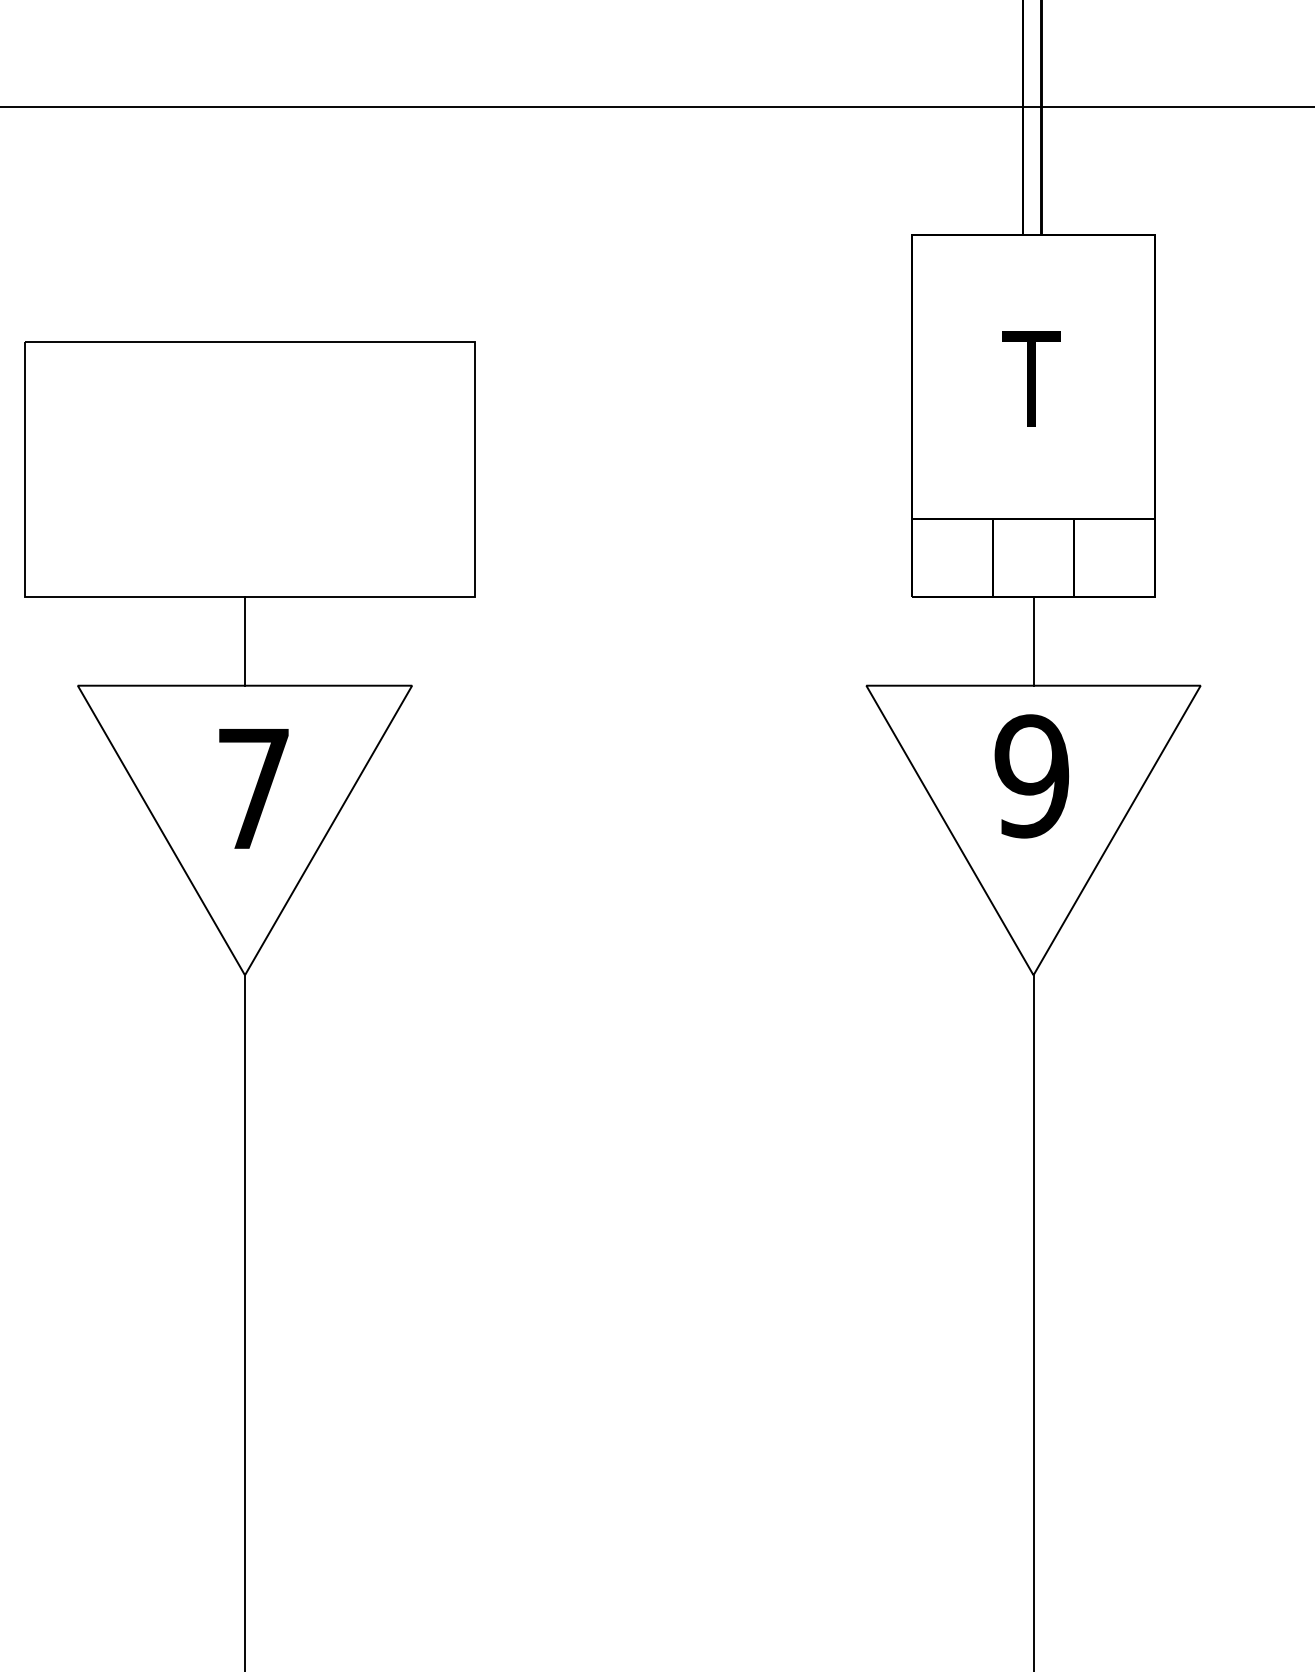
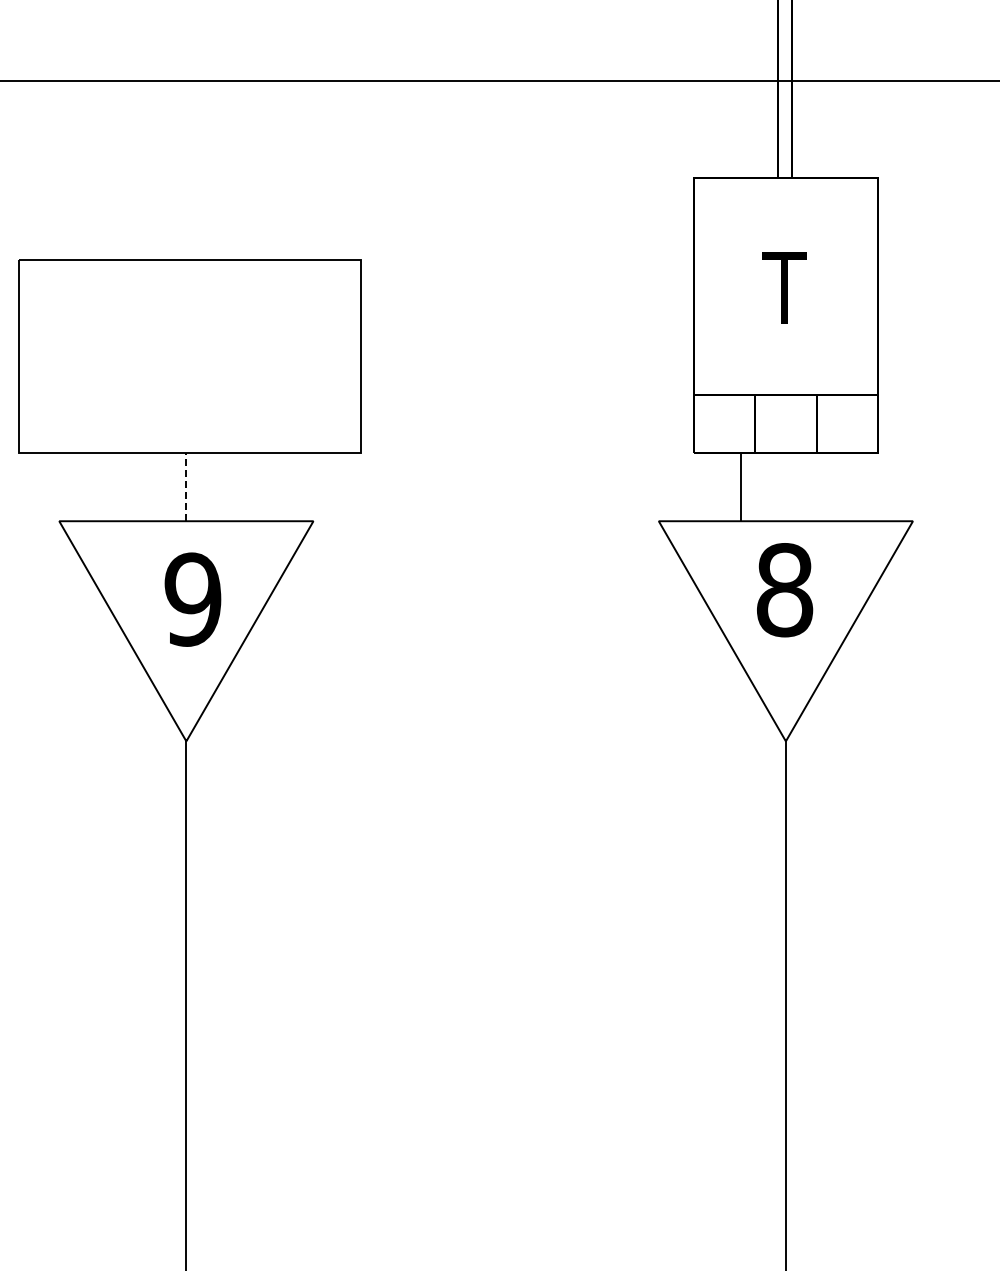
line: (245, 641) -> (186, 487), solid -> dashed
line: (1033, 641) -> (740, 487), moved
text: (1031, 776) -> (784, 590), 9 -> 8
text: (253, 788) -> (192, 599), 7 -> 9

